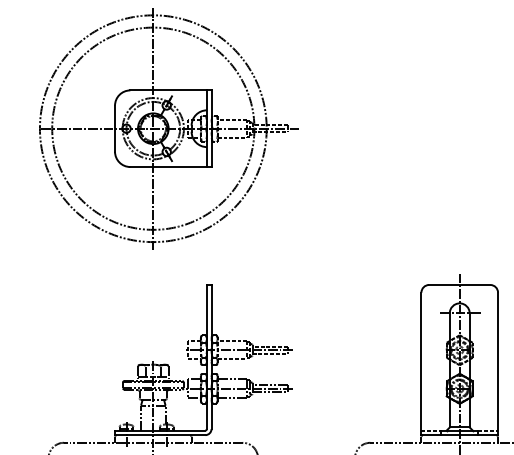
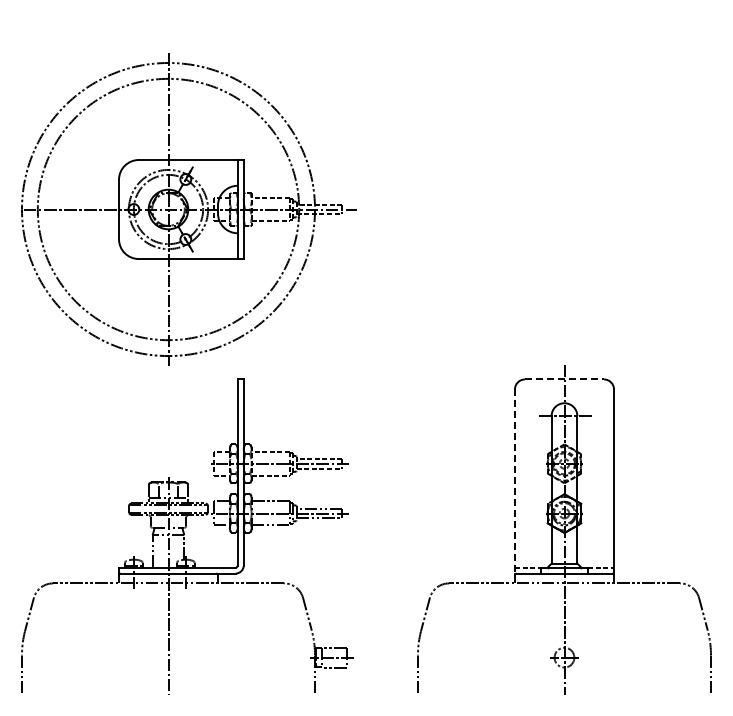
part: (168, 128) -> (188, 209), moved
line: (459, 285) -> (564, 379), solid -> dashed
line: (421, 363) -> (514, 481), solid -> dashed

